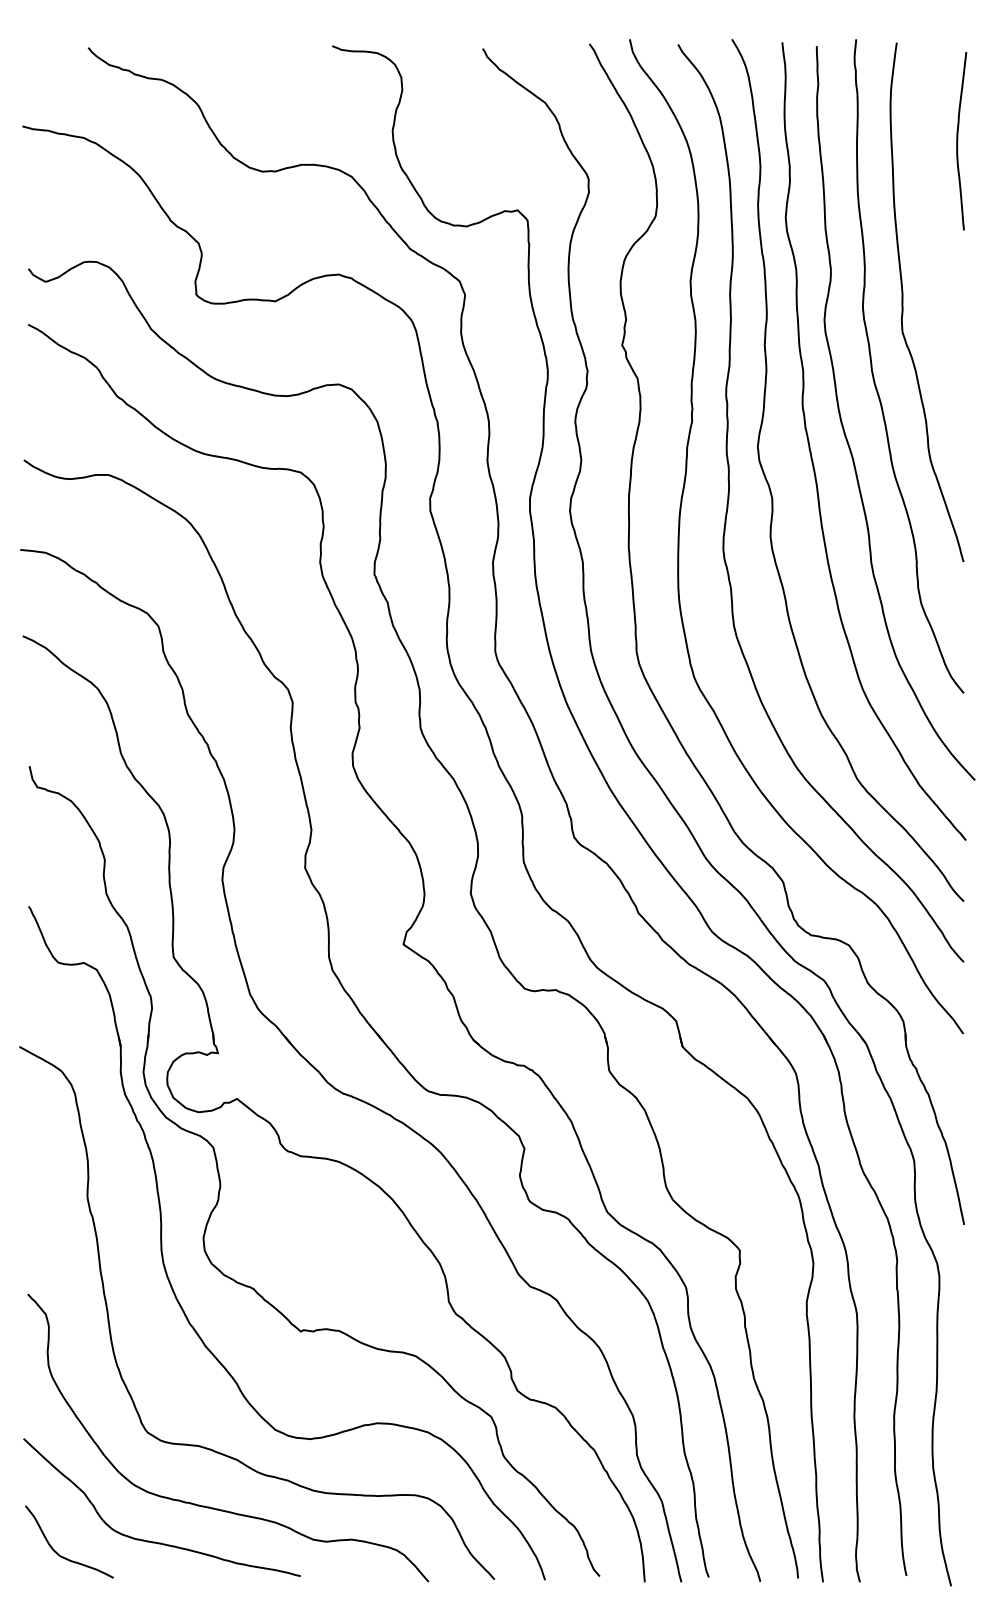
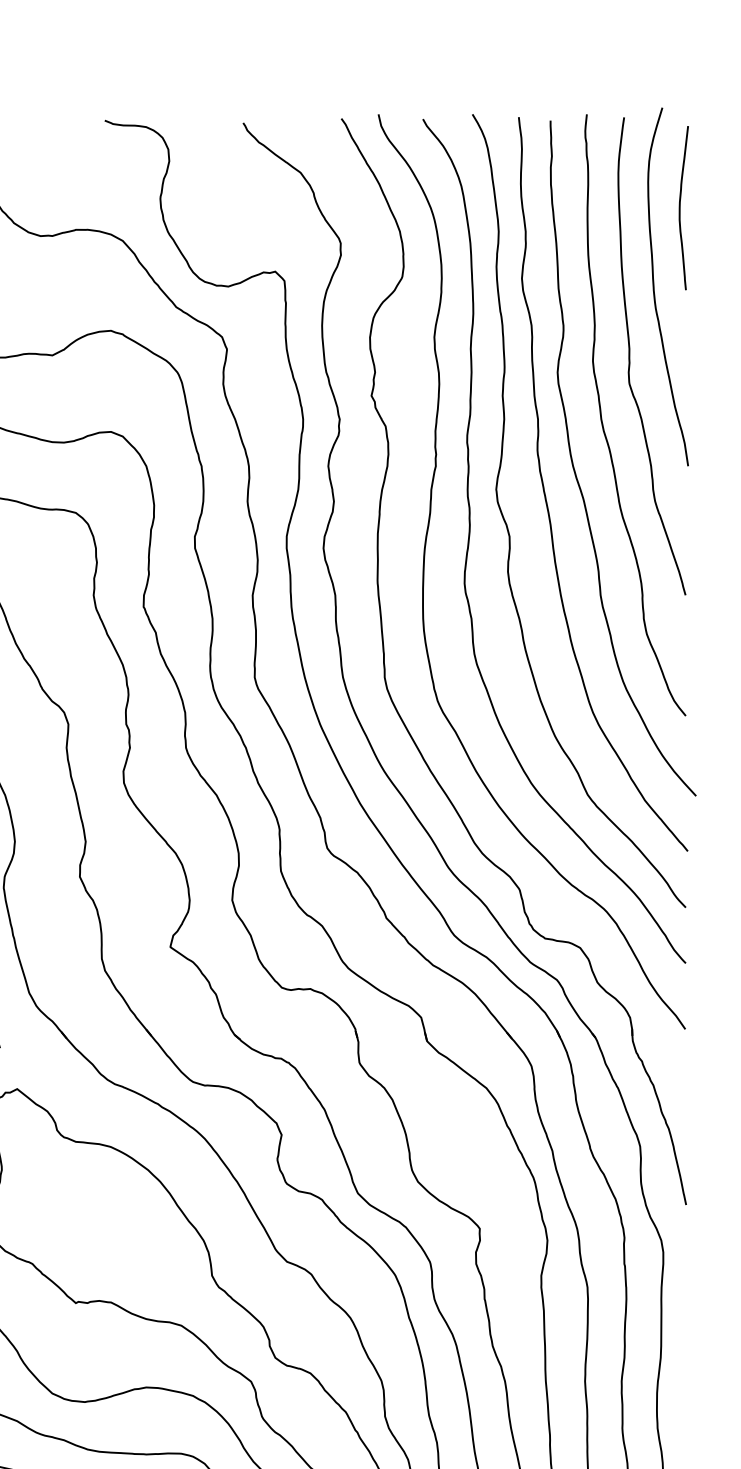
curve: (929, 226) -> (654, 286), added

